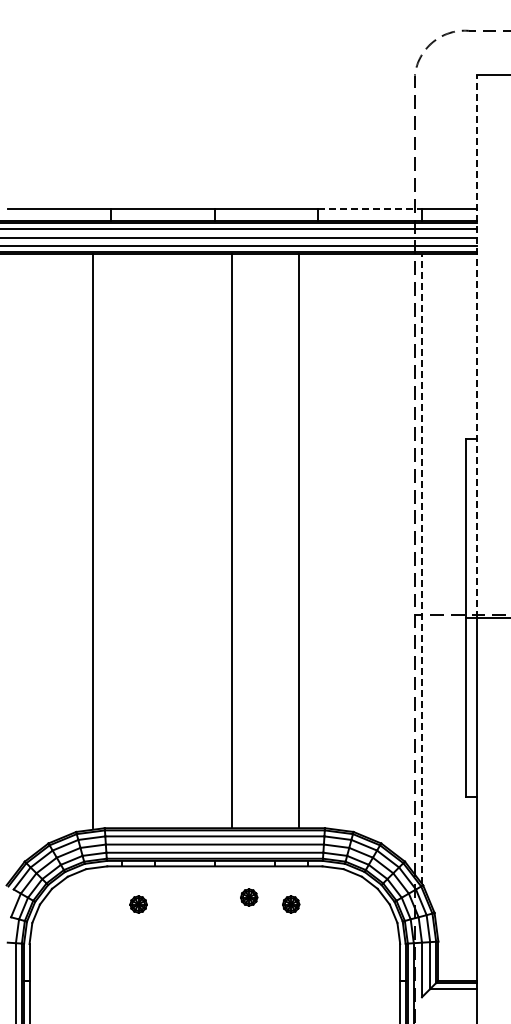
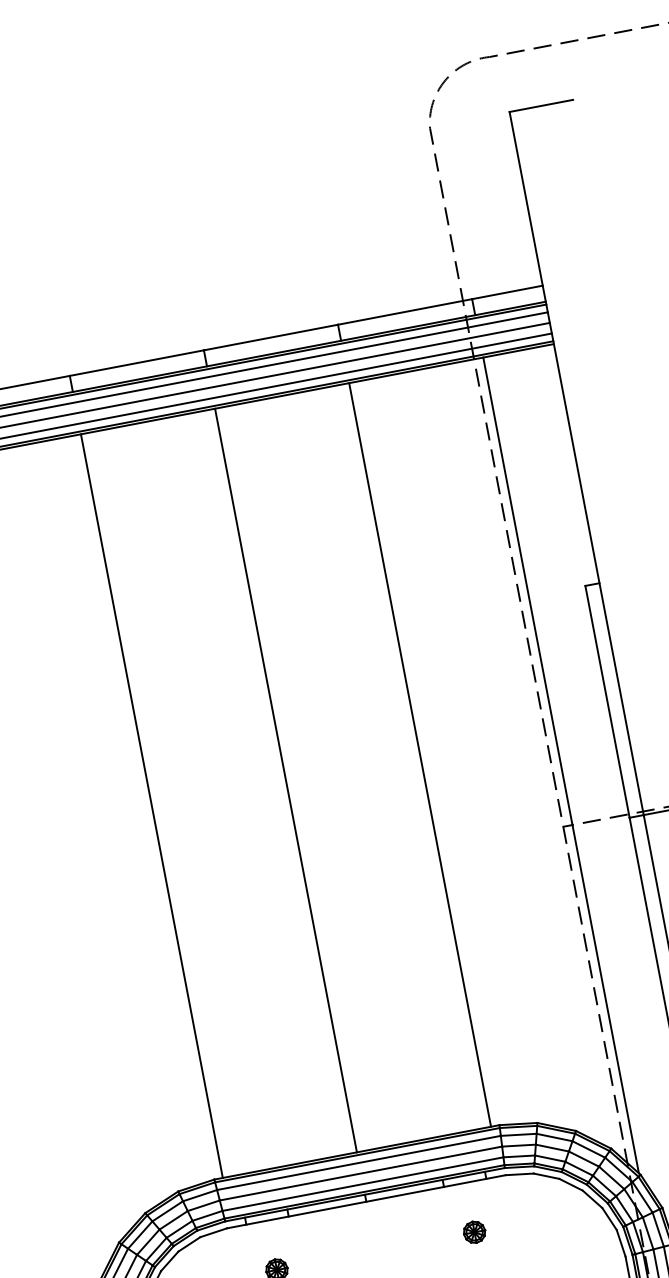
line: (370, 208) -> (405, 311), dashed -> solid
line: (476, 345) -> (576, 462), dashed -> solid
line: (93, 540) -> (151, 805), moved
line: (231, 540) -> (285, 779), moved
line: (299, 540) -> (420, 754), moved
line: (422, 568) -> (561, 764), dashed -> solid
part: (249, 897) -> (418, 1233), removed

